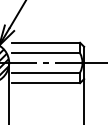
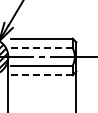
line: (45, 53) -> (41, 48), solid -> dashed
line: (45, 83) -> (41, 75), solid -> dashed

